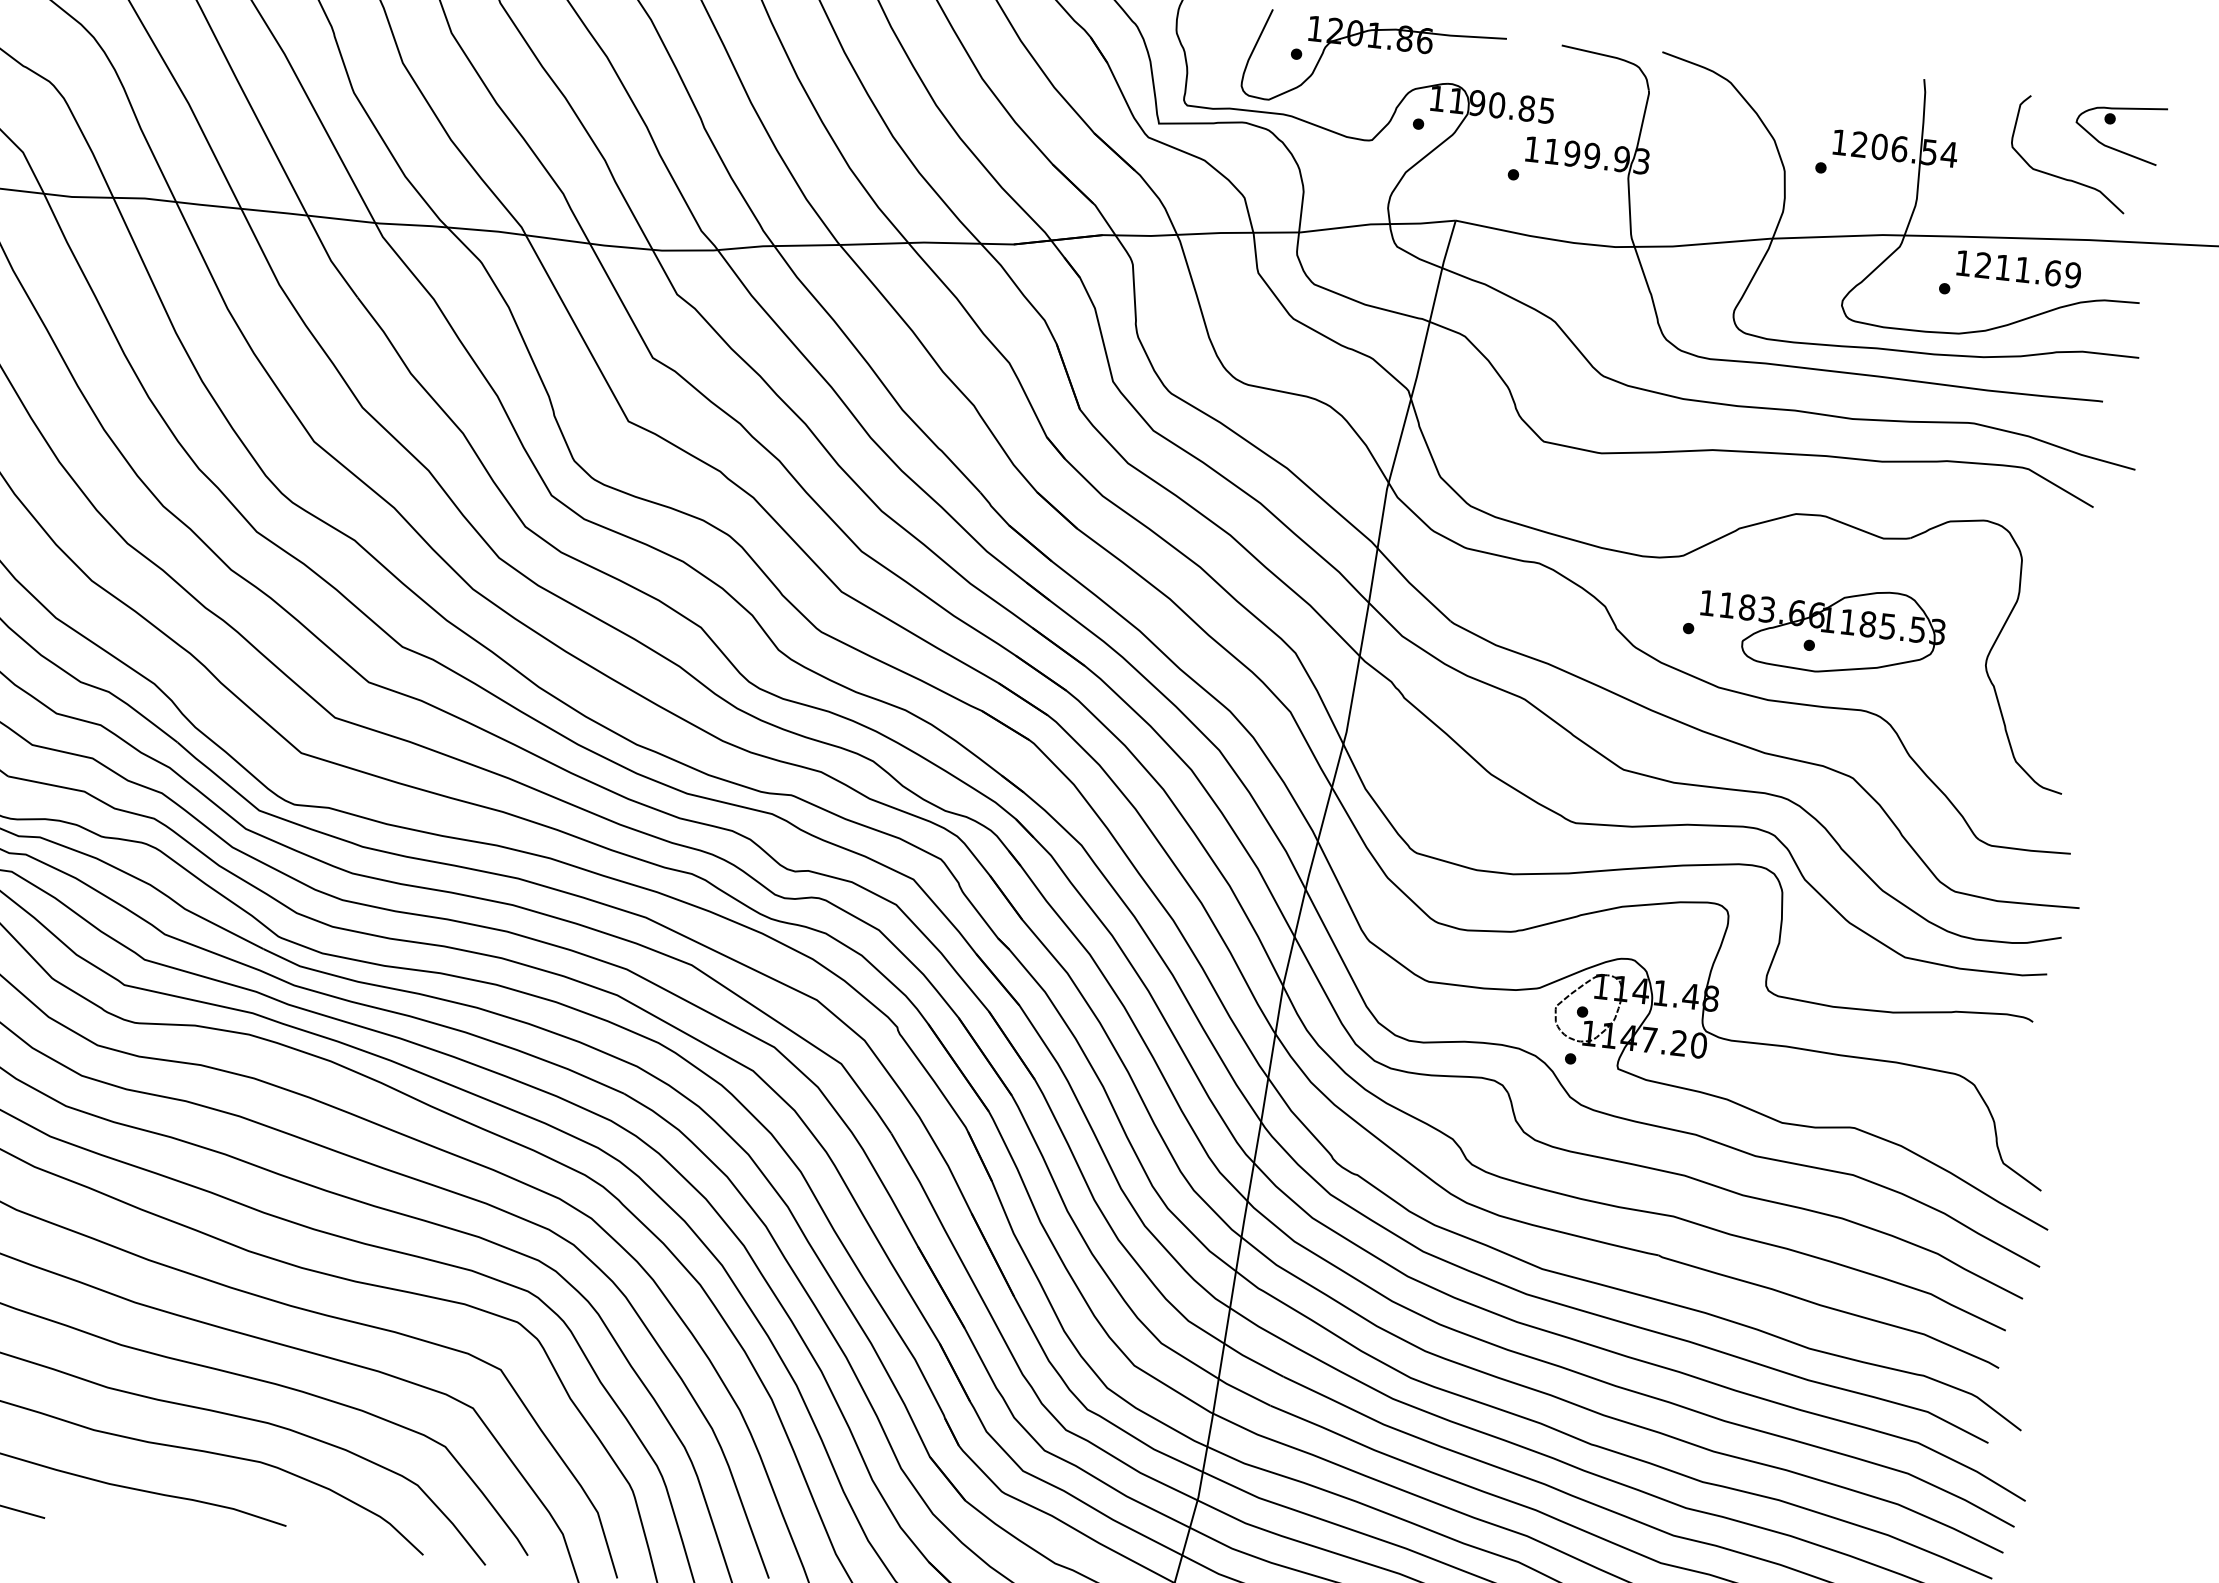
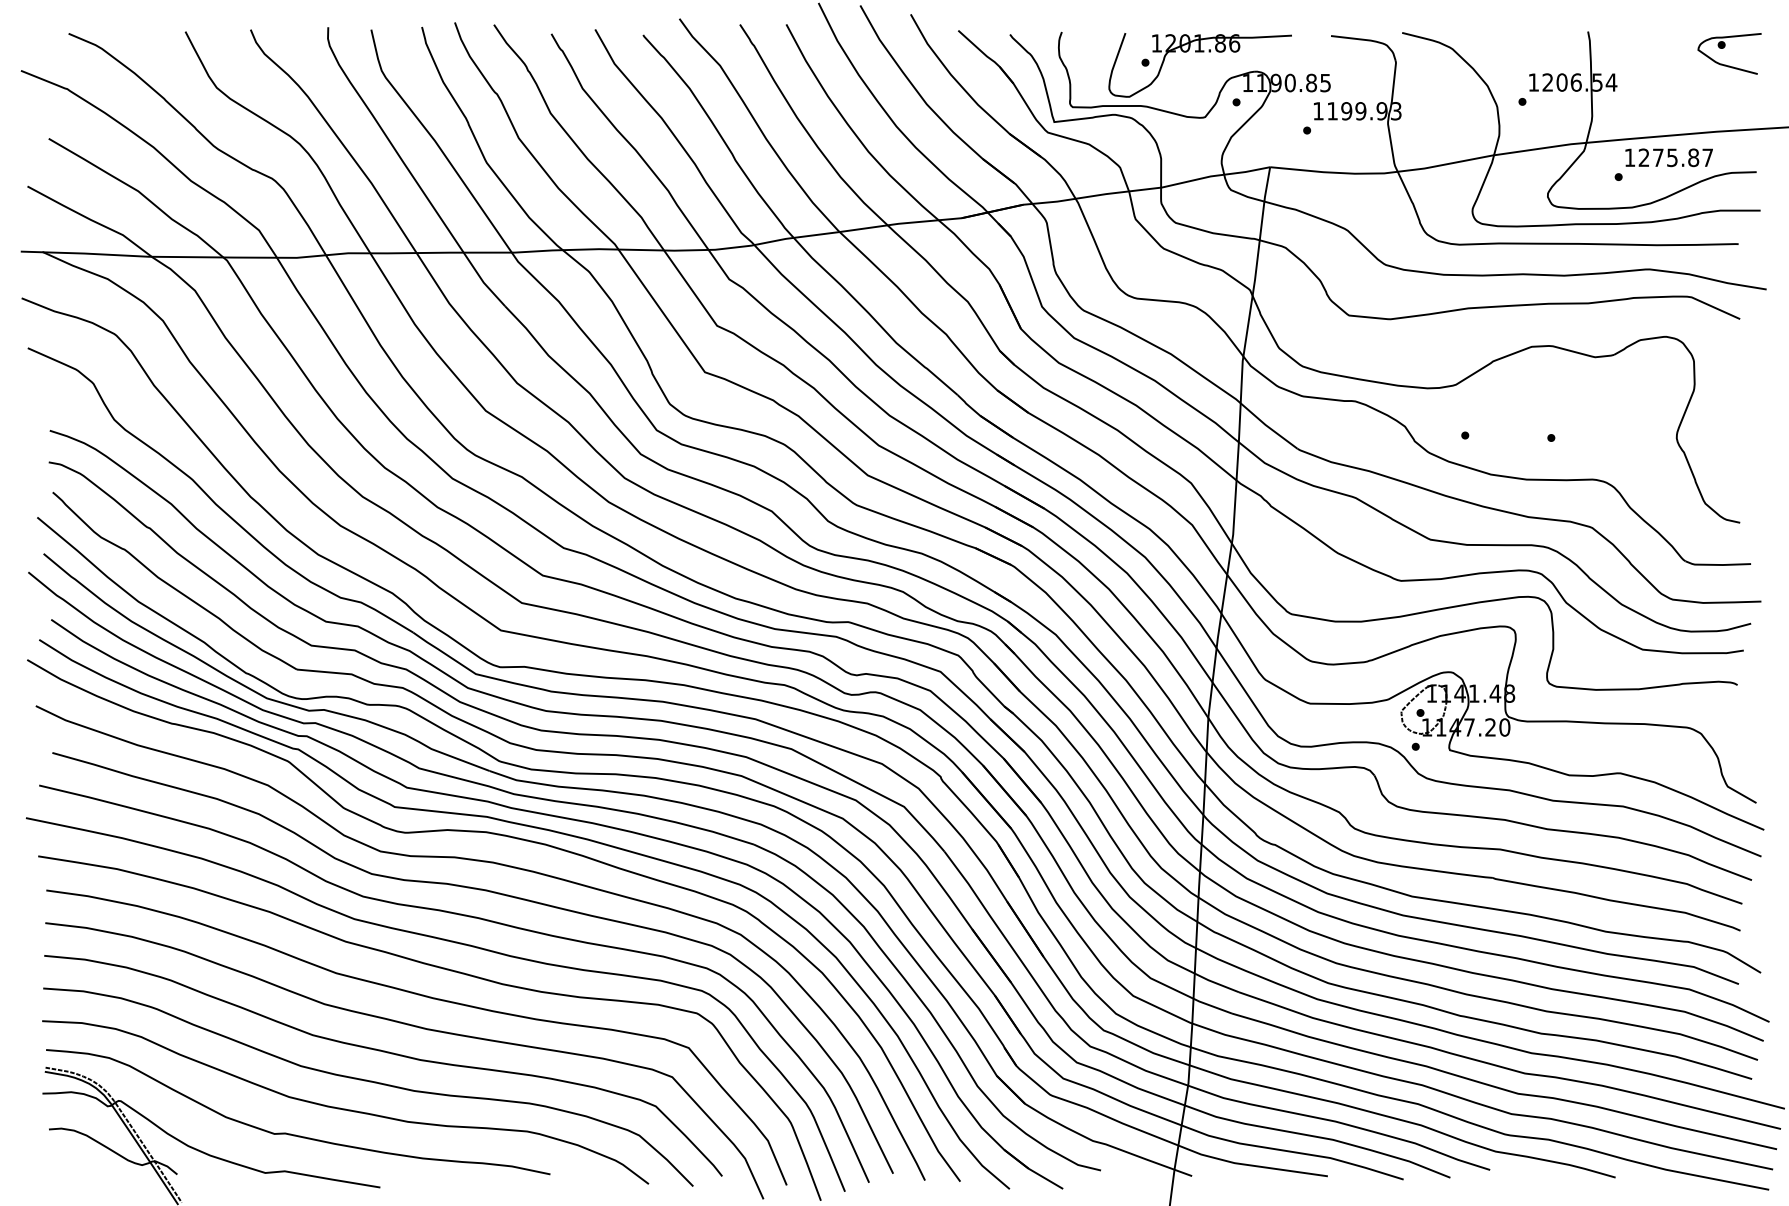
curve: (2063, 177) -> (1693, 89), removed
text: (2038, 271) -> (1683, 157), 1211.69 -> 1275.87
part: (1821, 627) -> (1558, 424), removed

